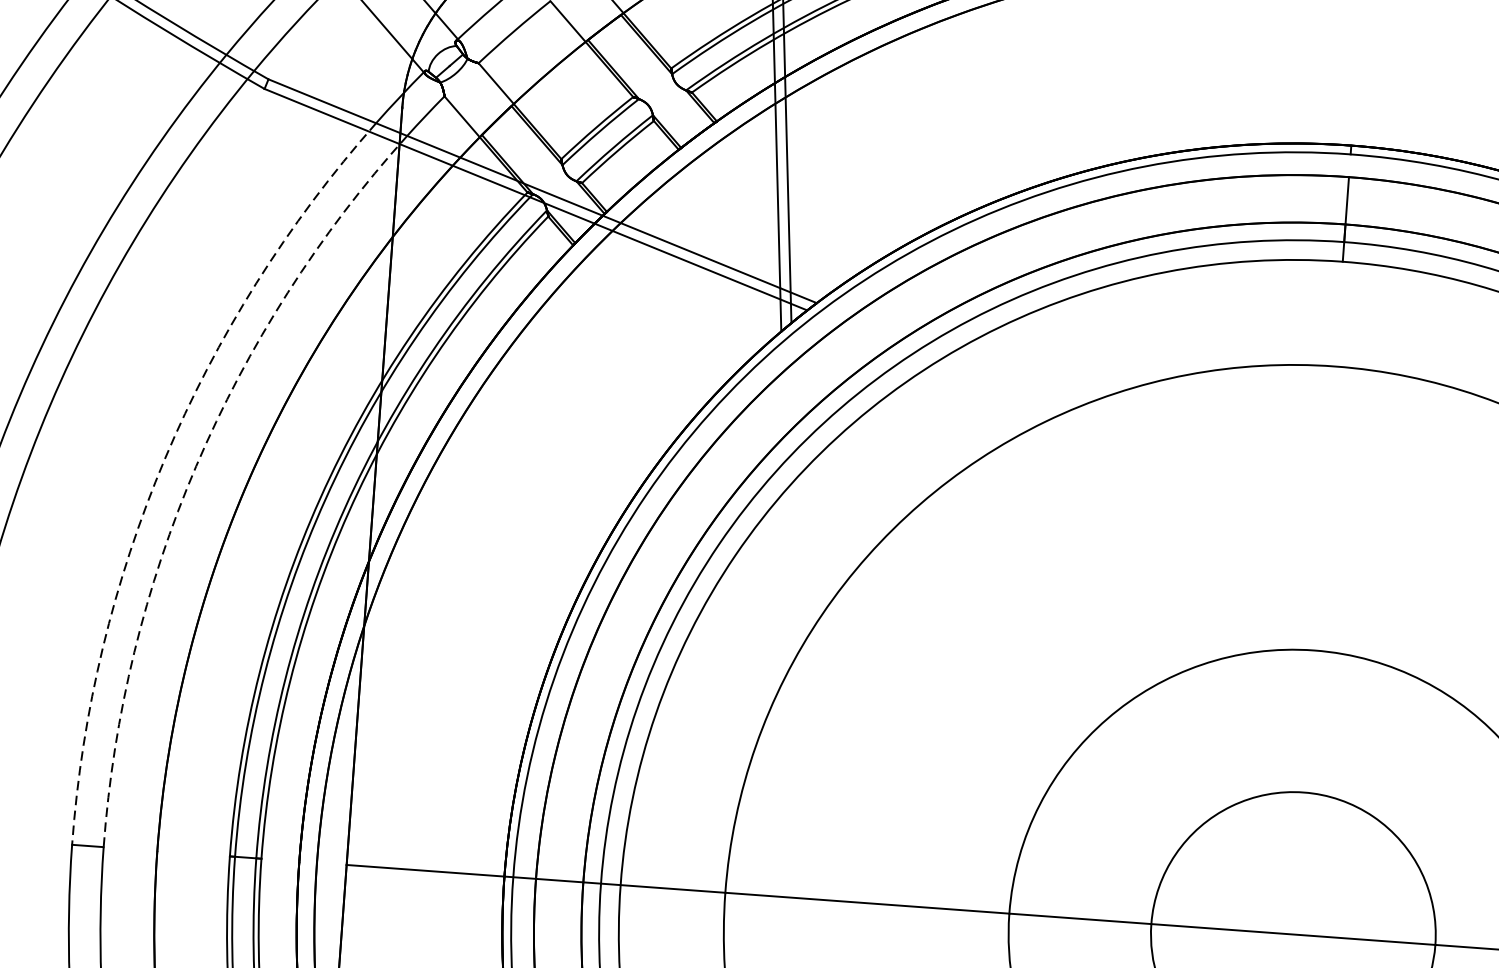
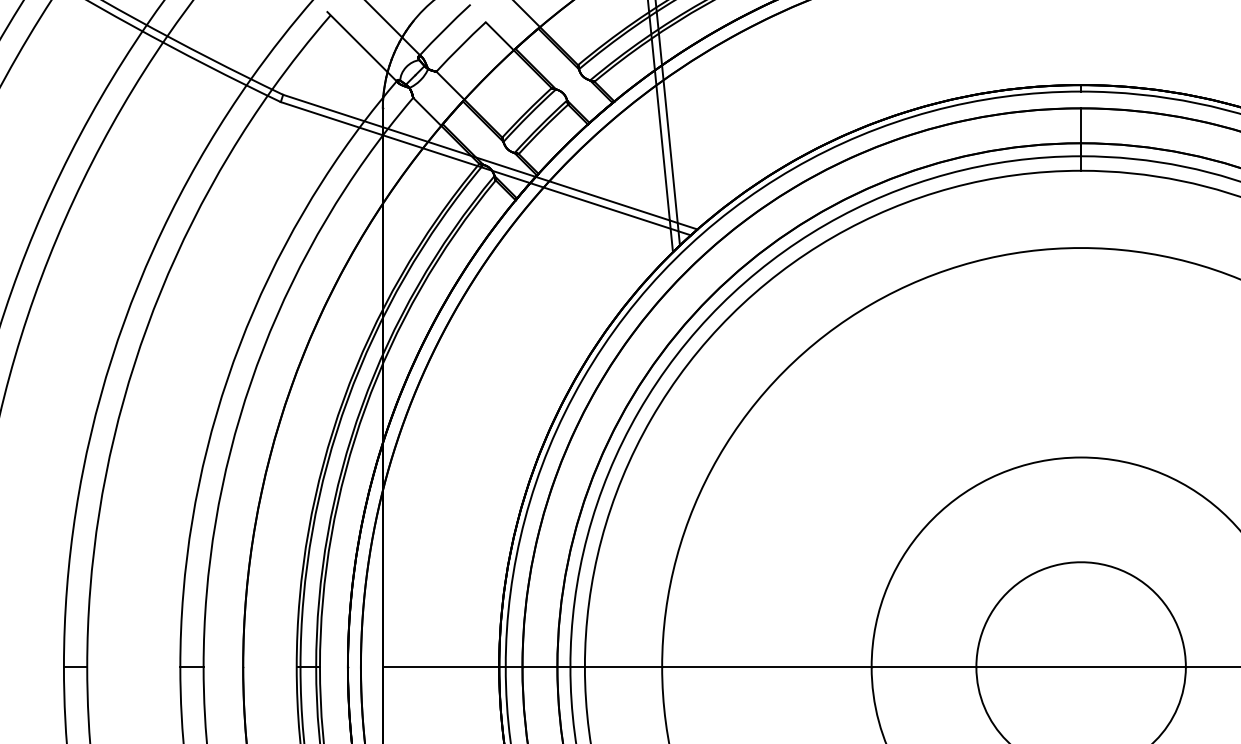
arc: (164, 459) -> (227, 379), dashed -> solid
arc: (195, 466) -> (250, 382), dashed -> solid

